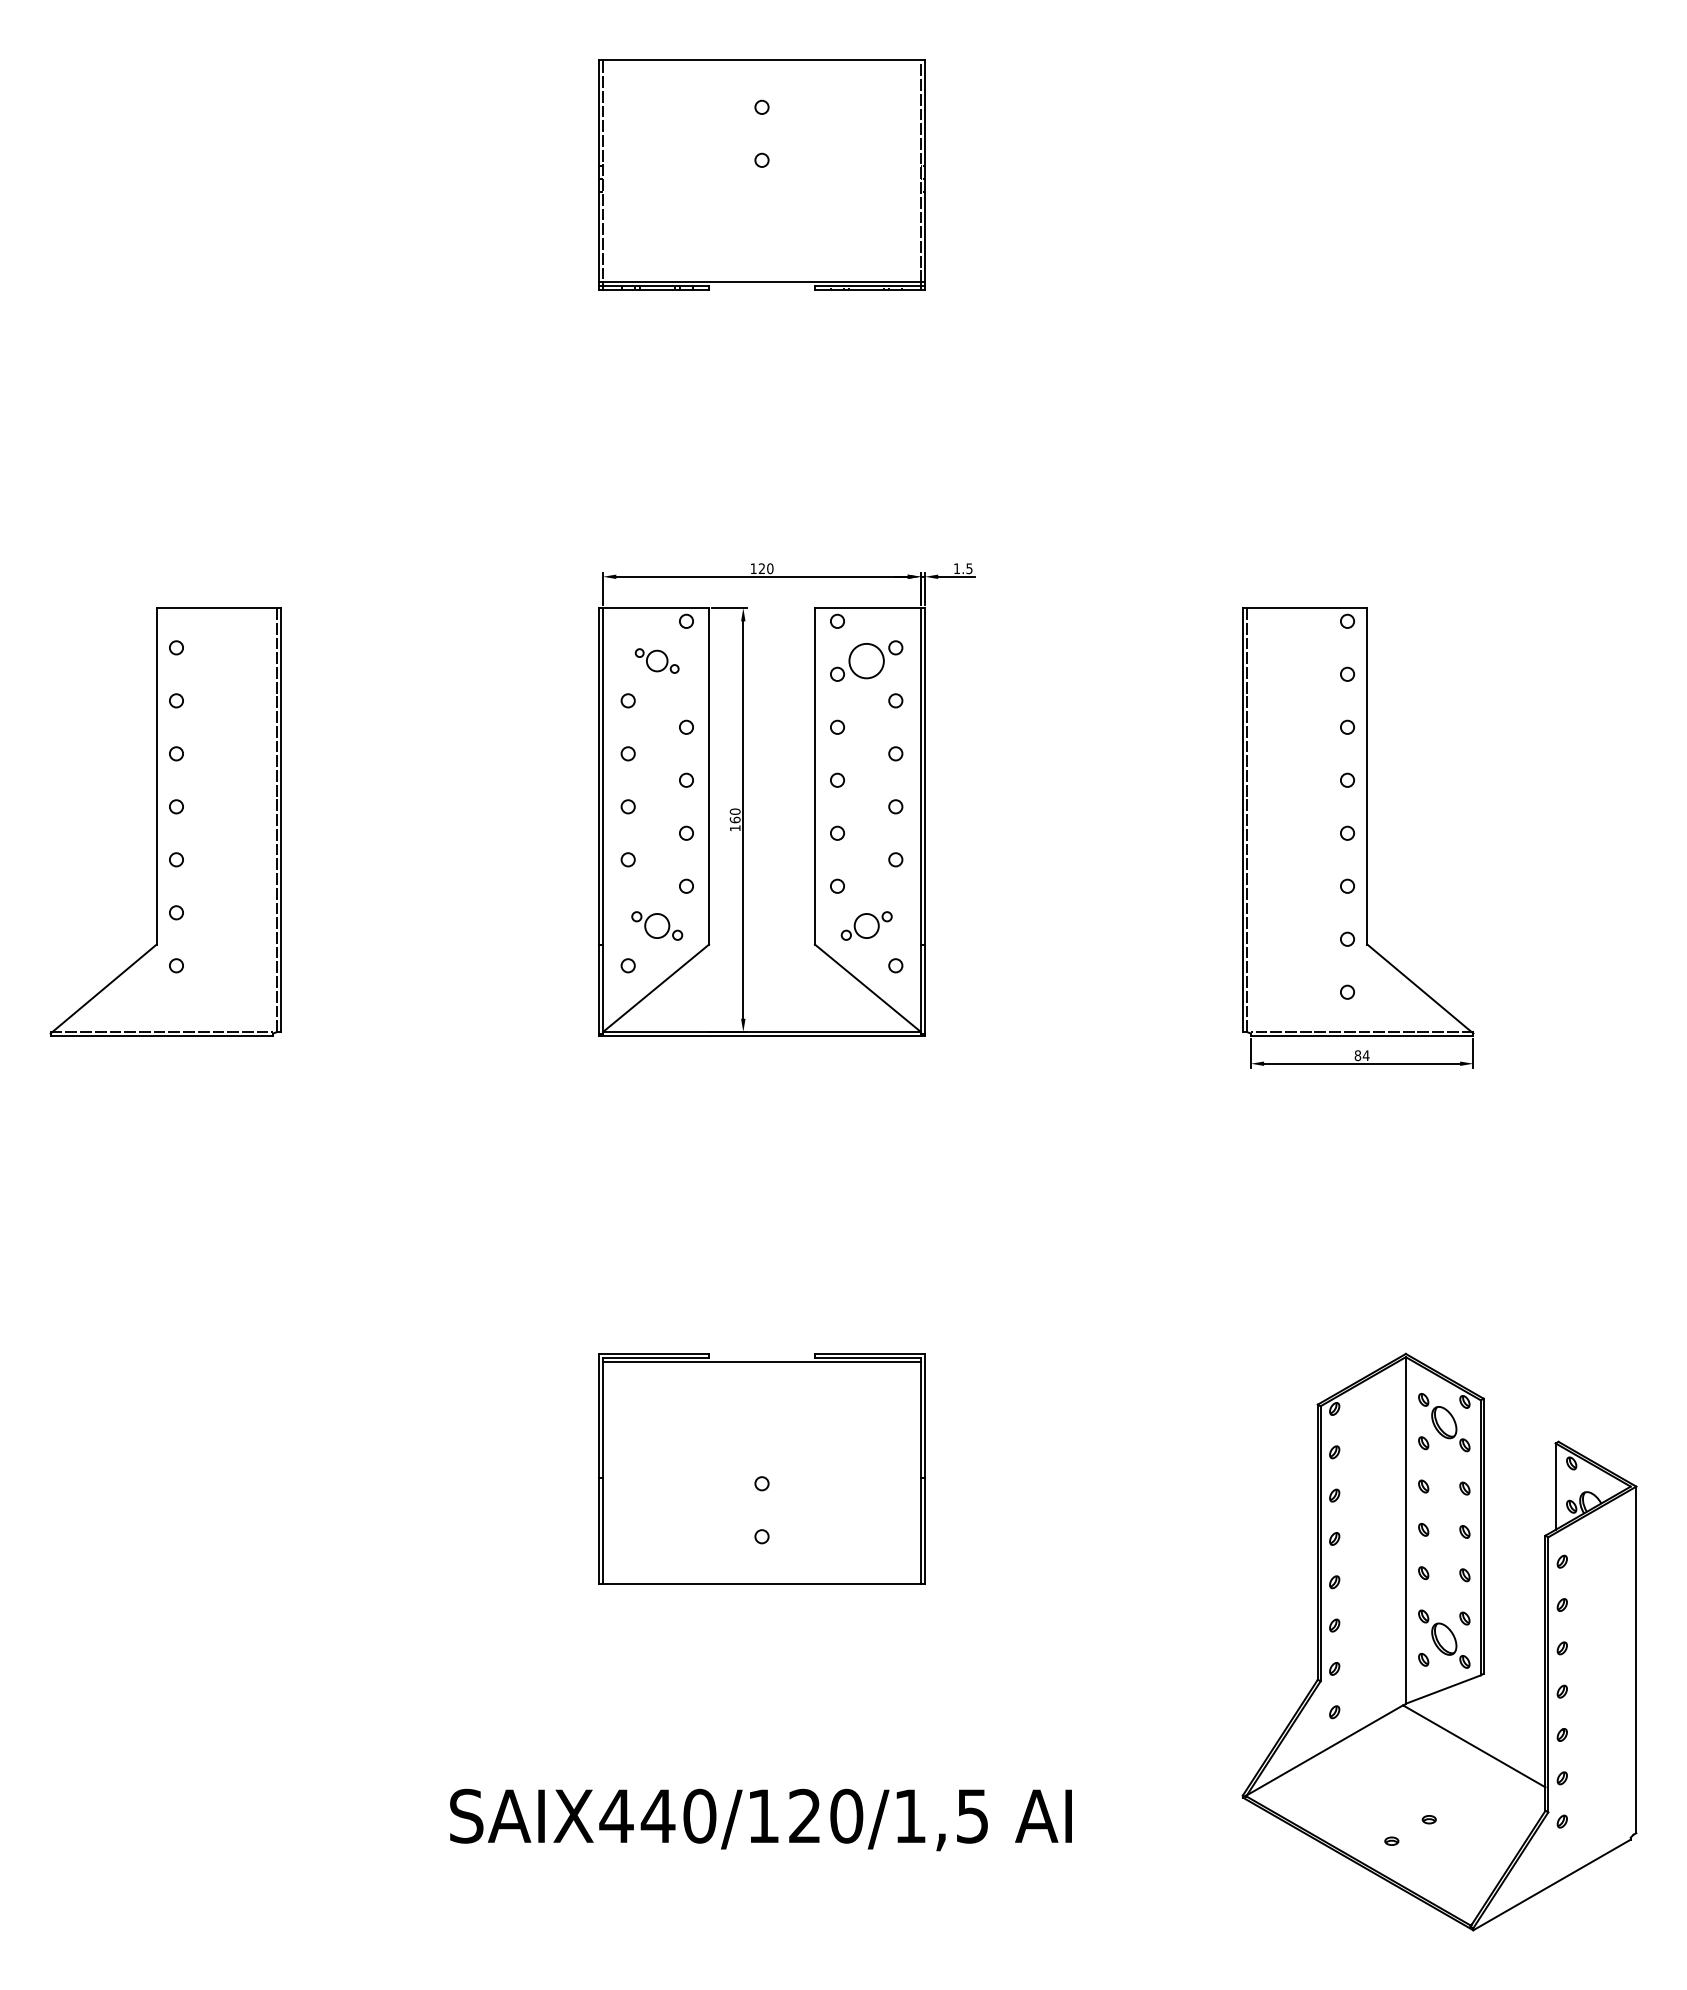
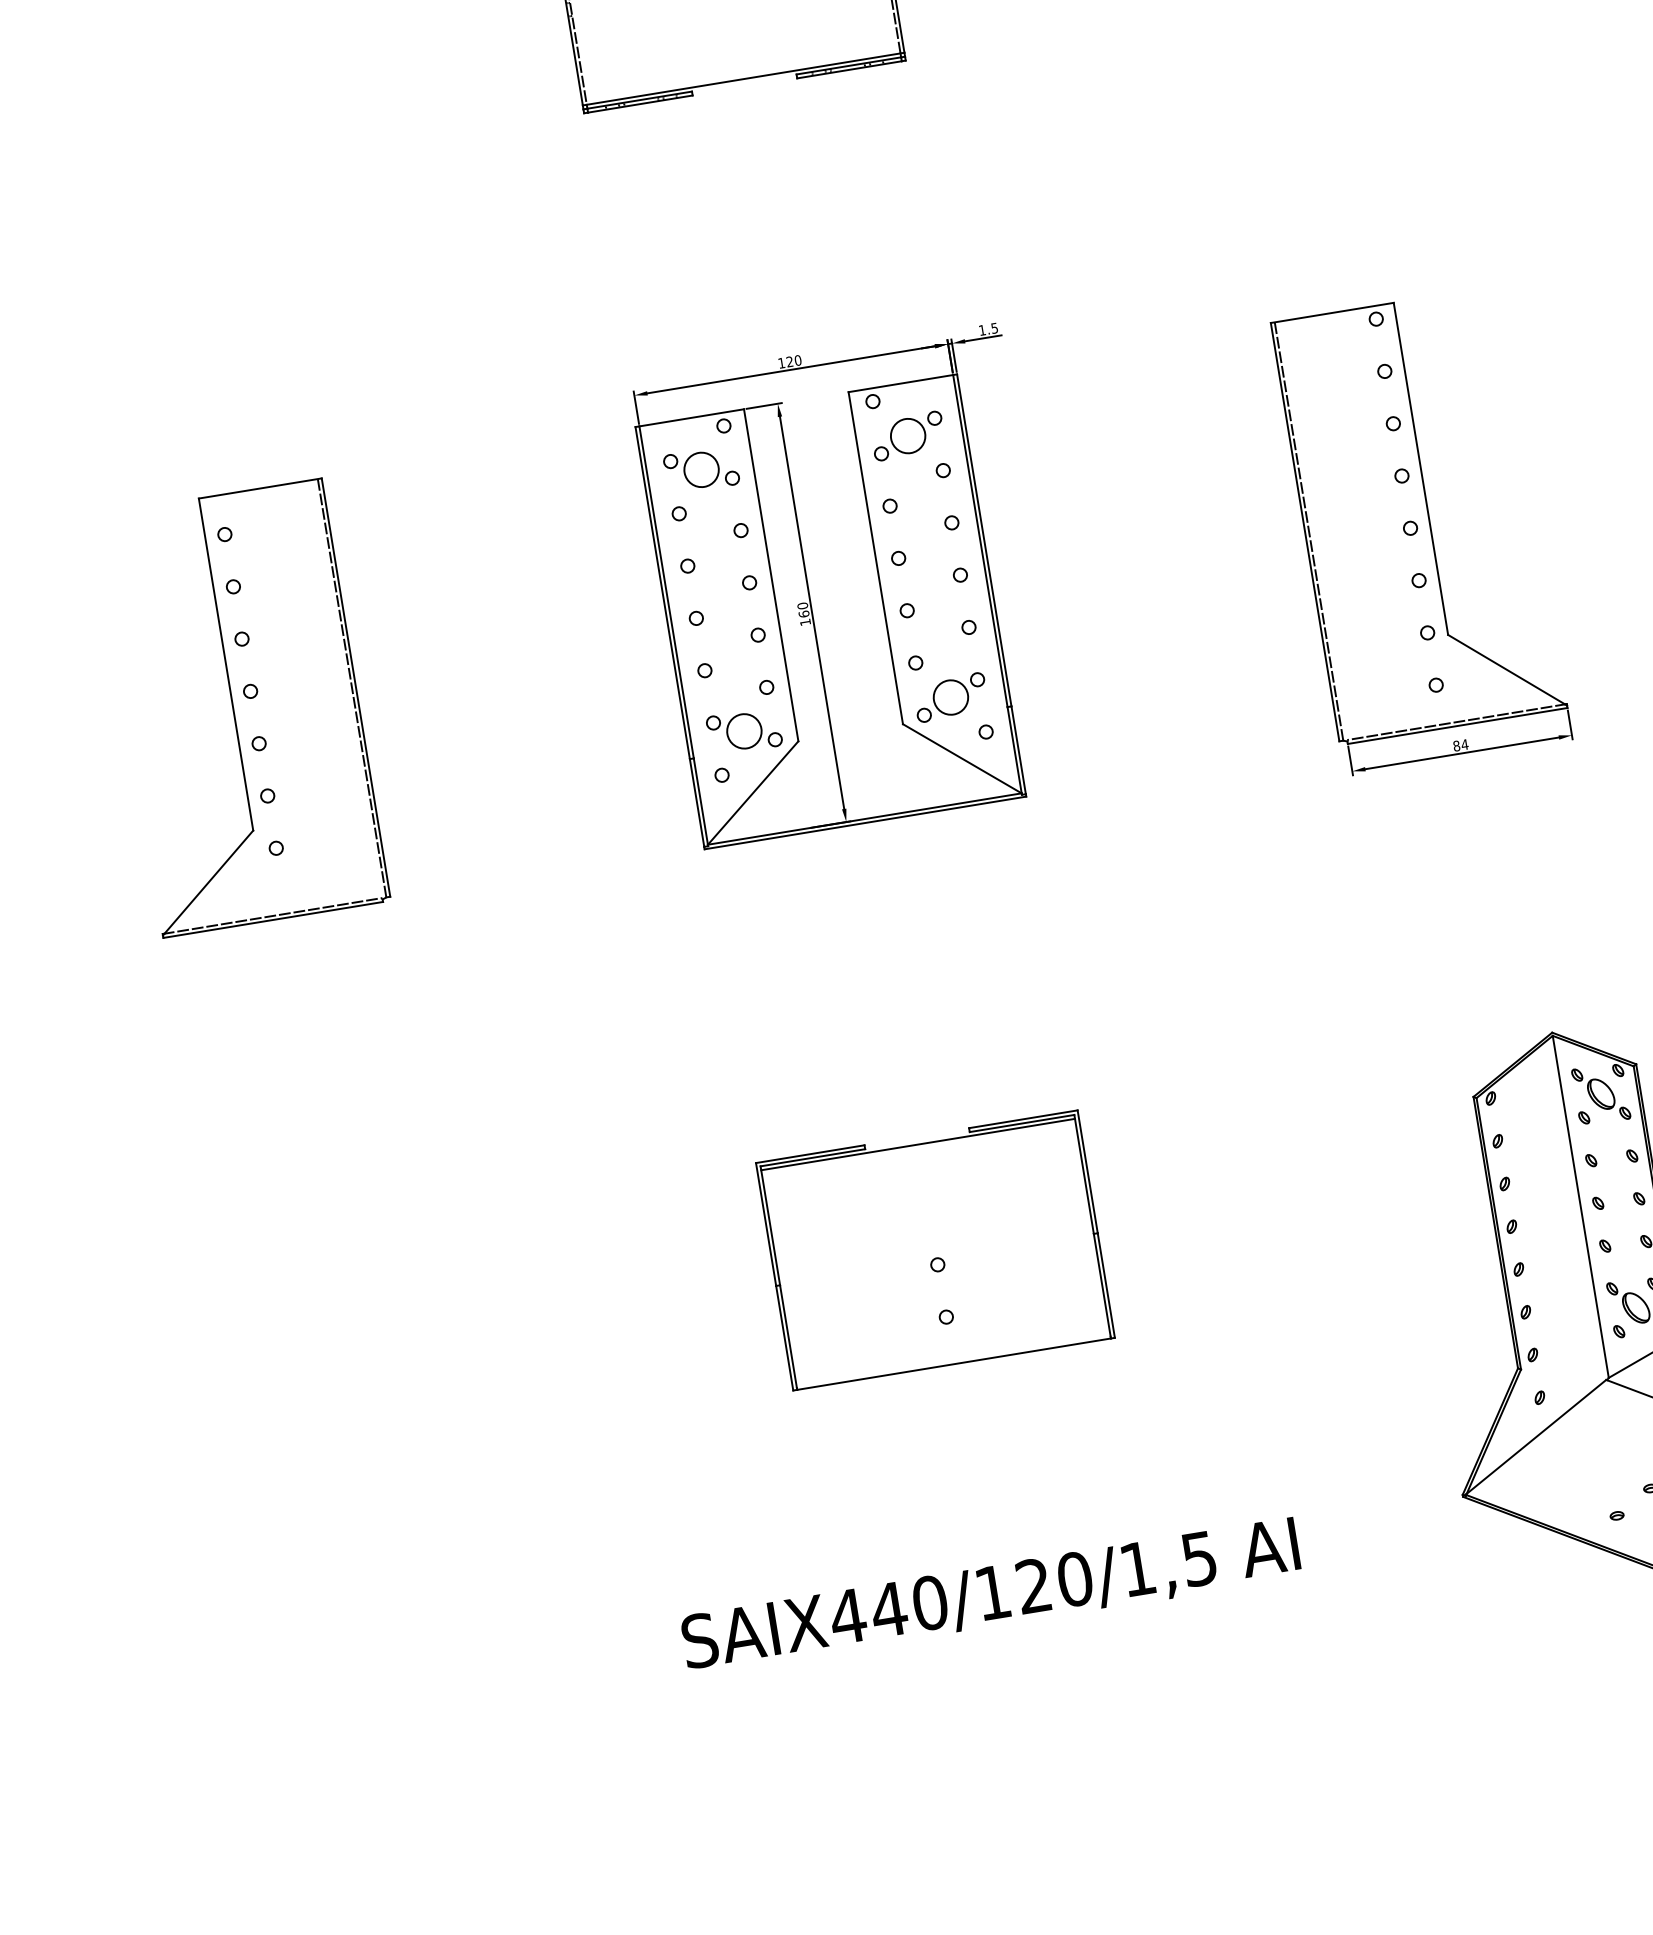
part: (656, 660) -> (700, 469), size x1.67
part: (656, 925) -> (743, 730), size x1.43
part: (866, 925) -> (950, 697), size x1.43

